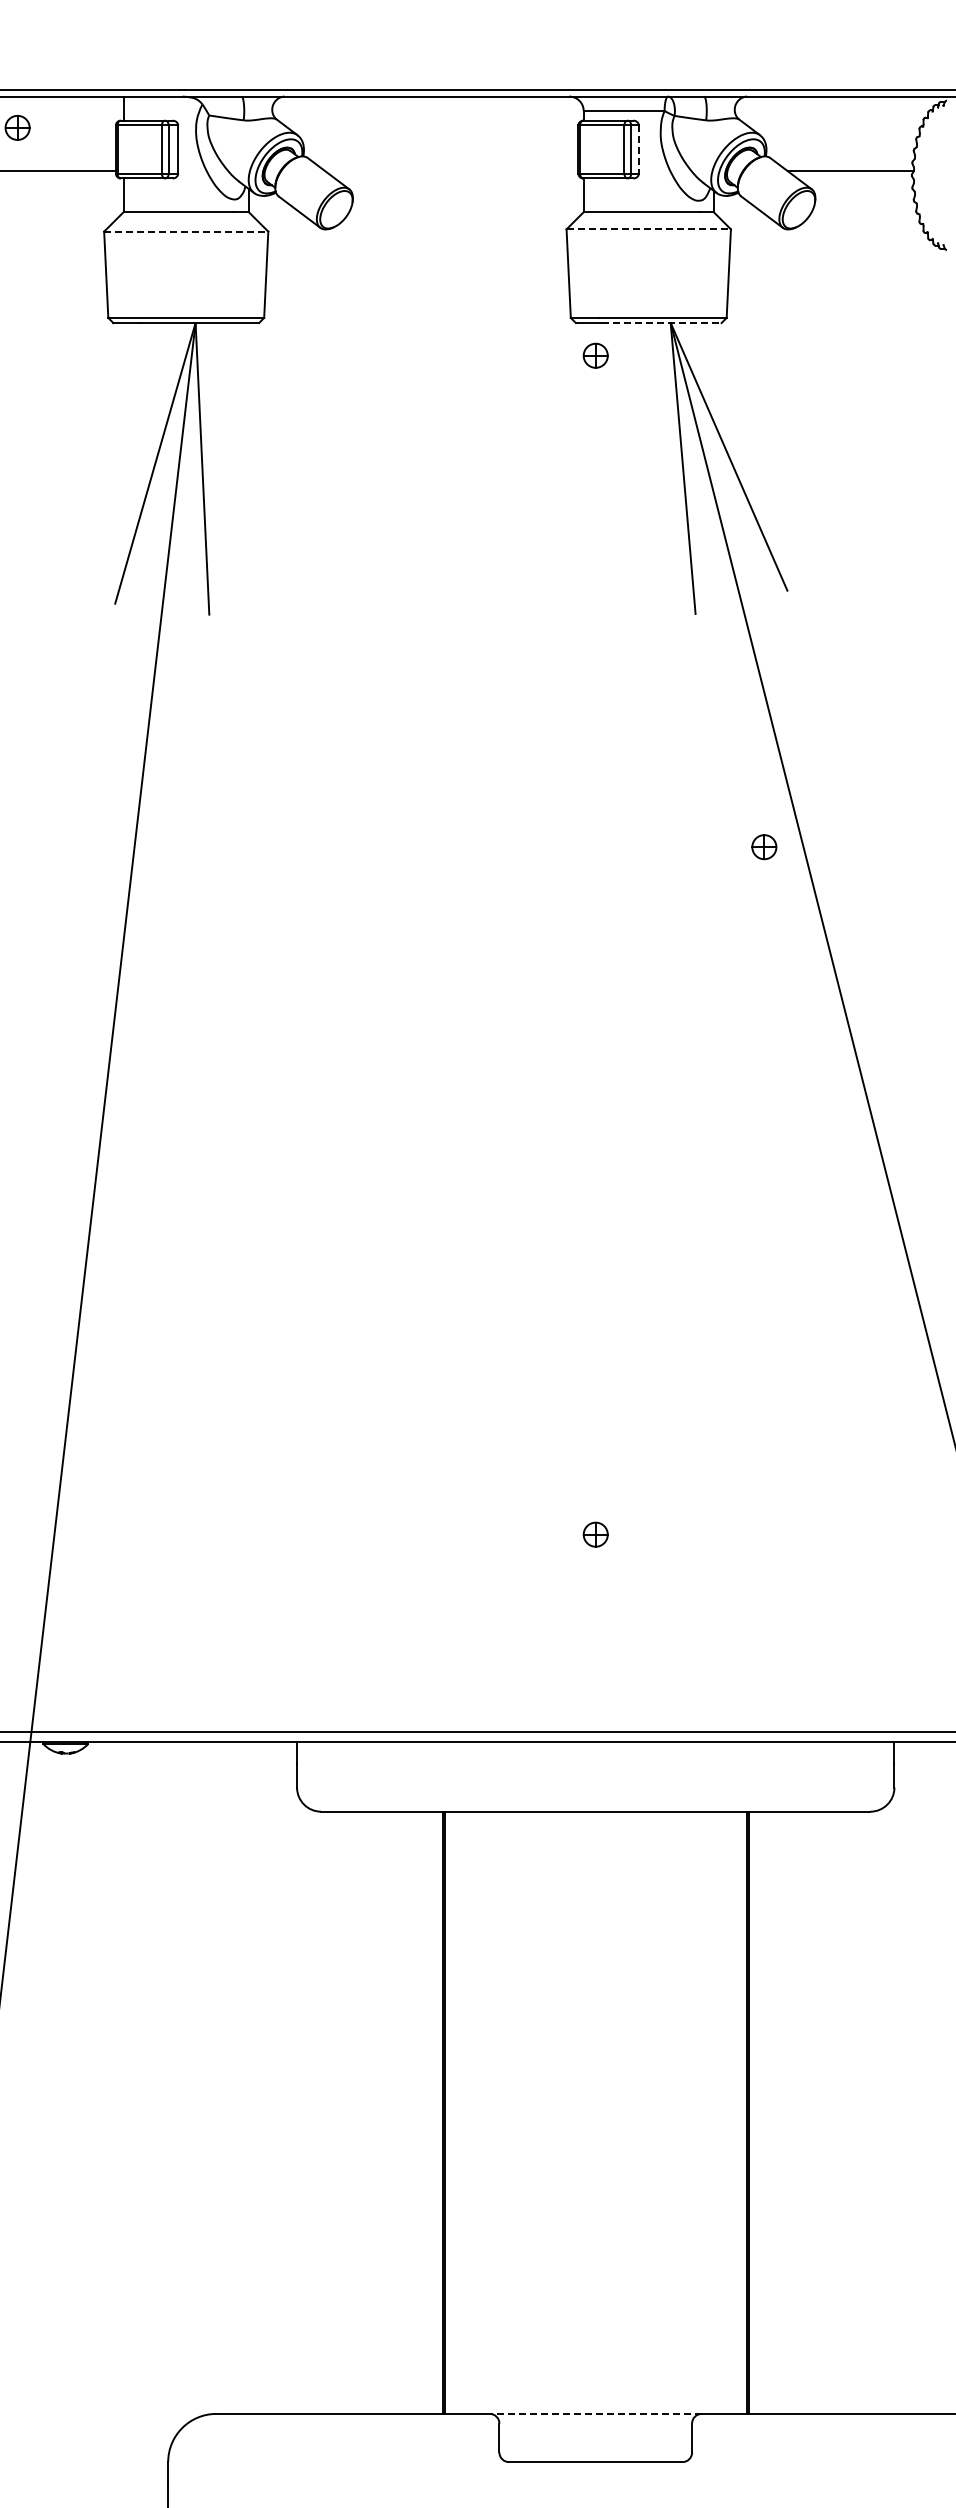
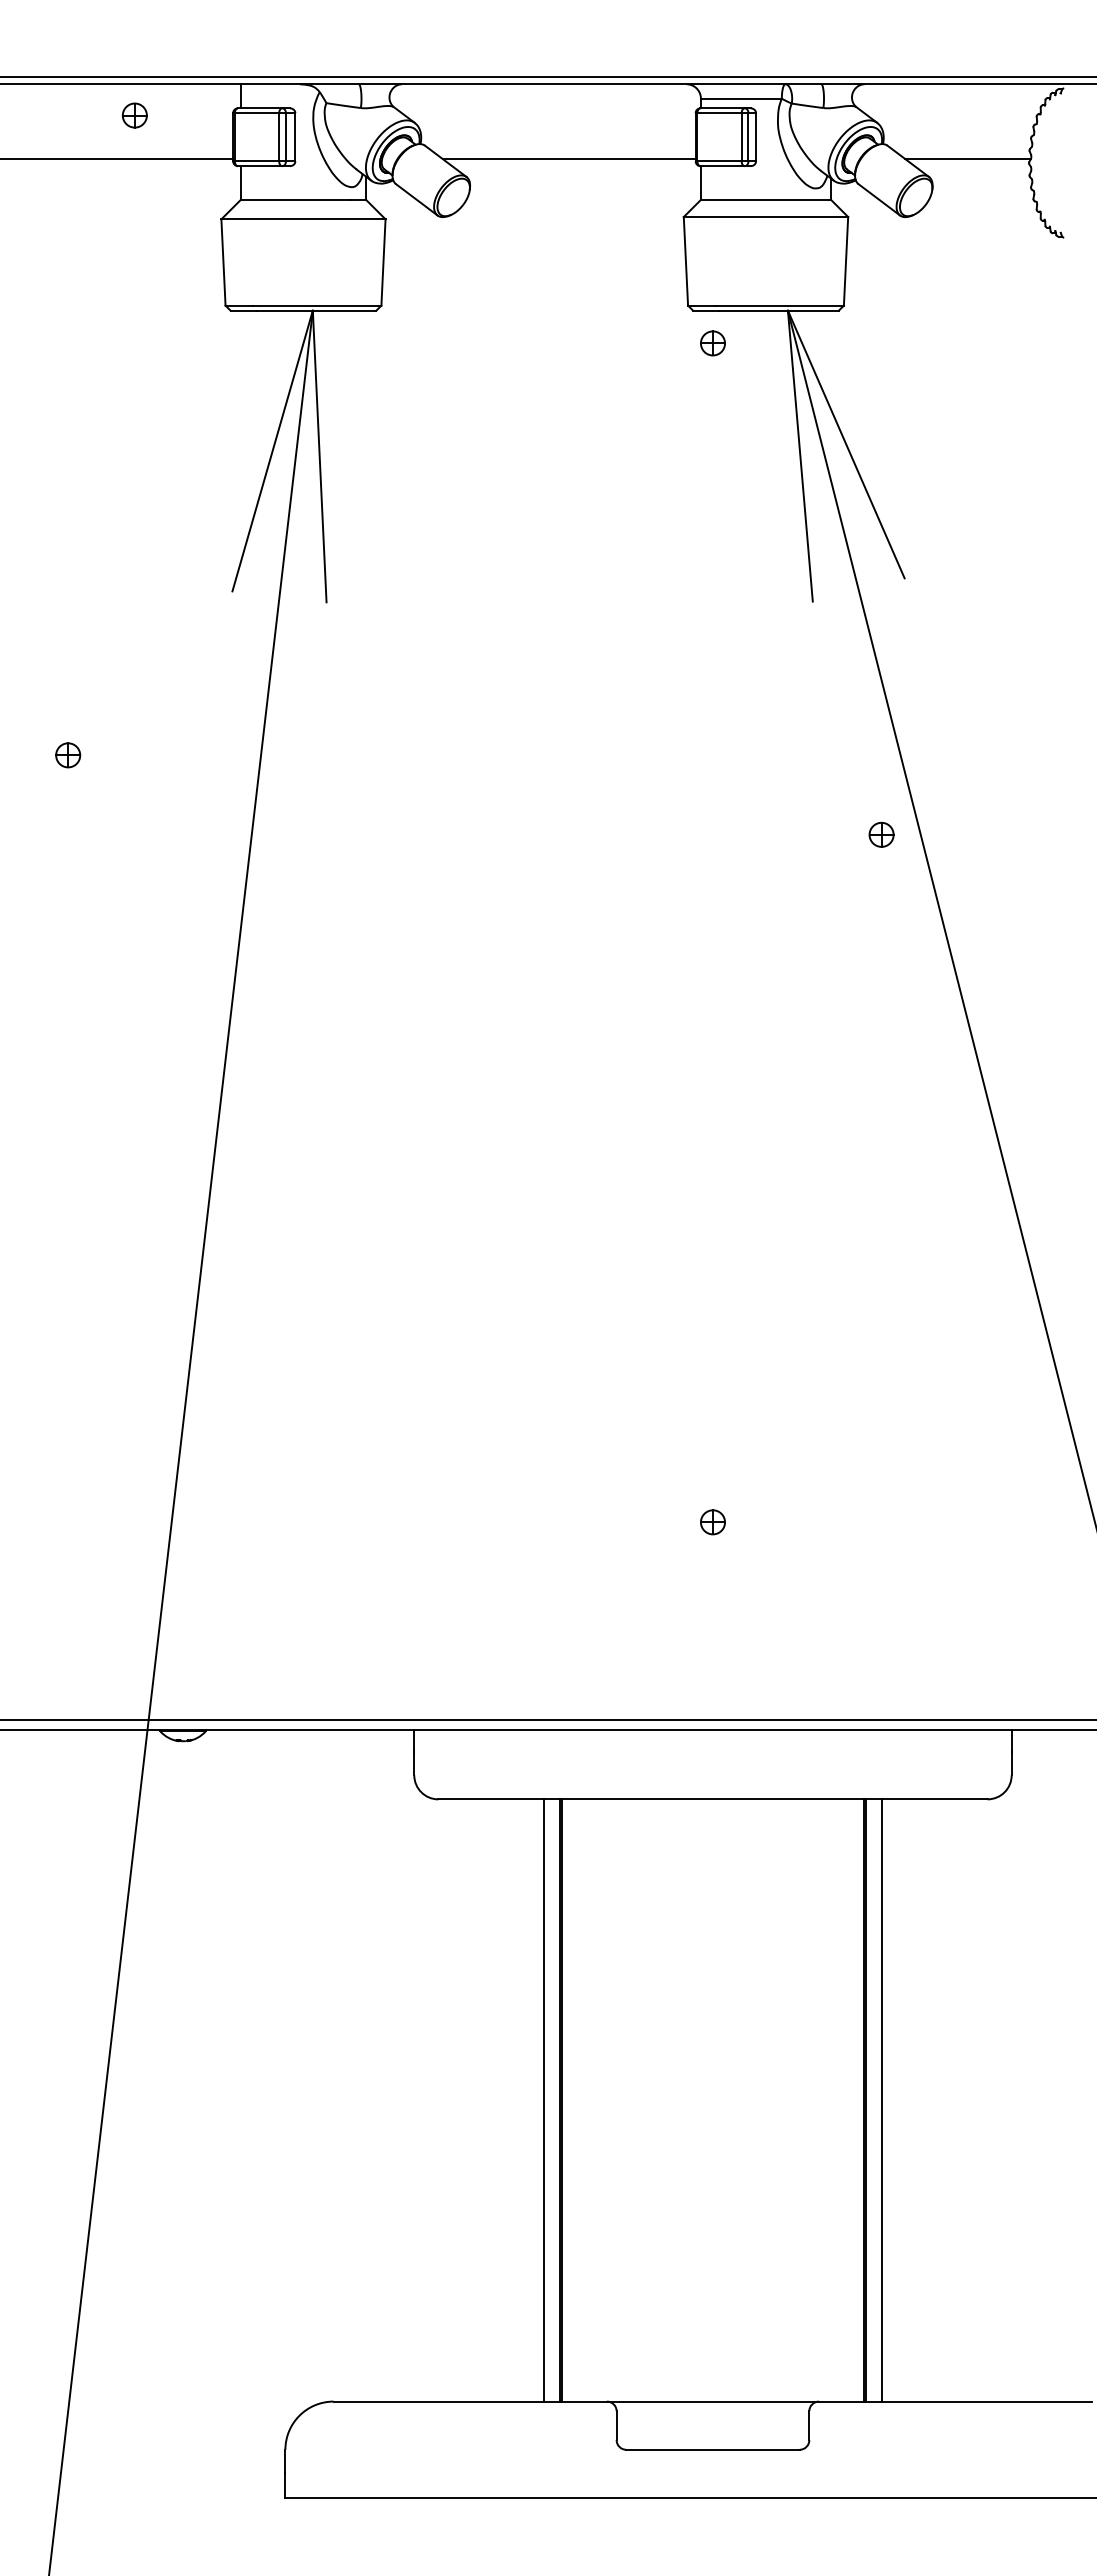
line: (639, 149) -> (756, 137), dashed -> solid
line: (451, 170) -> (568, 158), added
line: (649, 229) -> (766, 217), dashed -> solid
line: (186, 231) -> (303, 219), dashed -> solid
line: (662, 322) -> (779, 310), dashed -> solid
line: (427, 2112) -> (544, 2100), added
line: (764, 2112) -> (881, 2100), added
line: (595, 2413) -> (712, 2401), dashed -> solid

